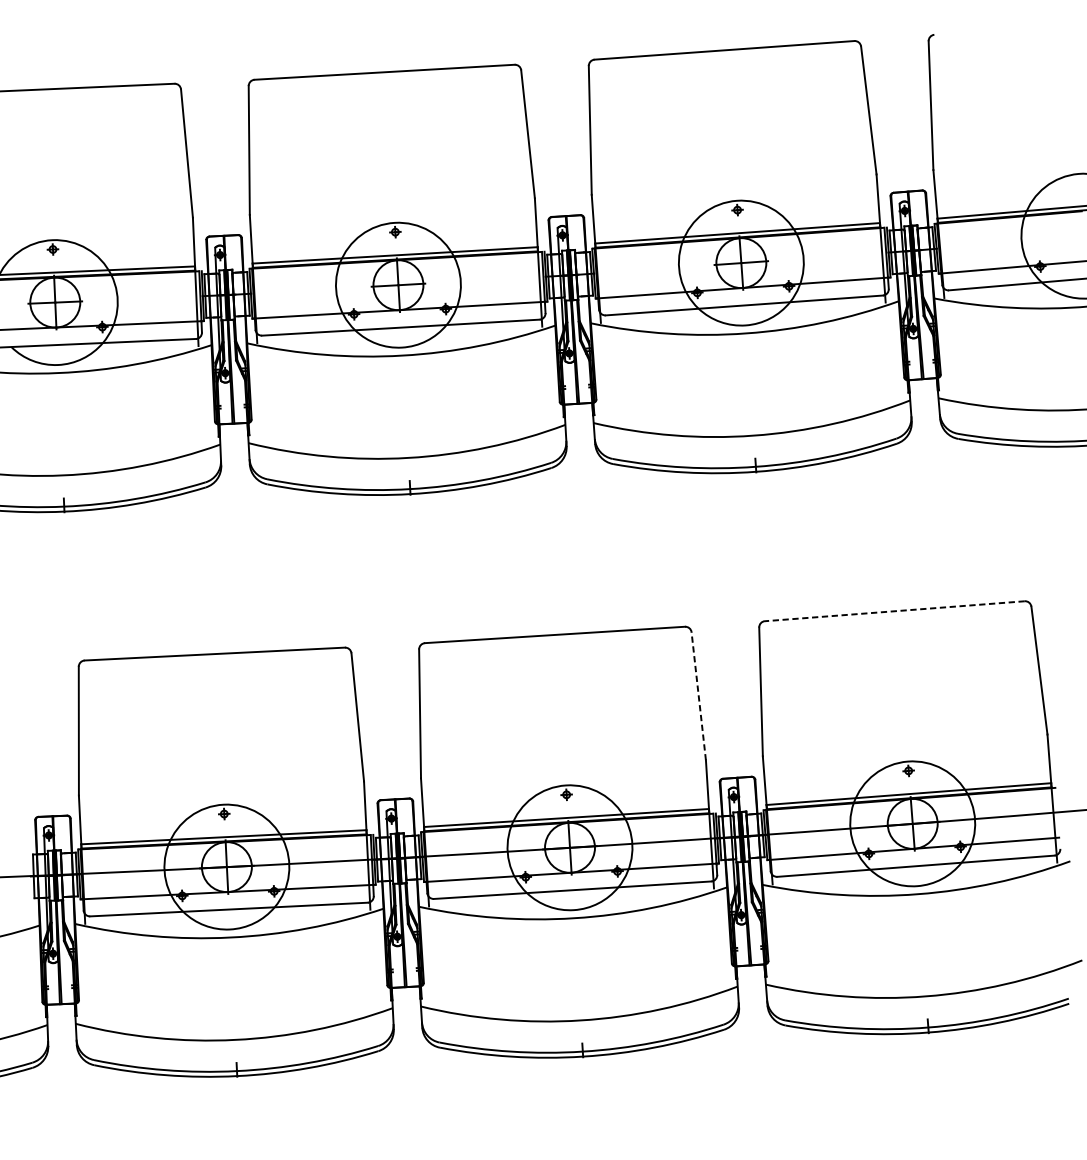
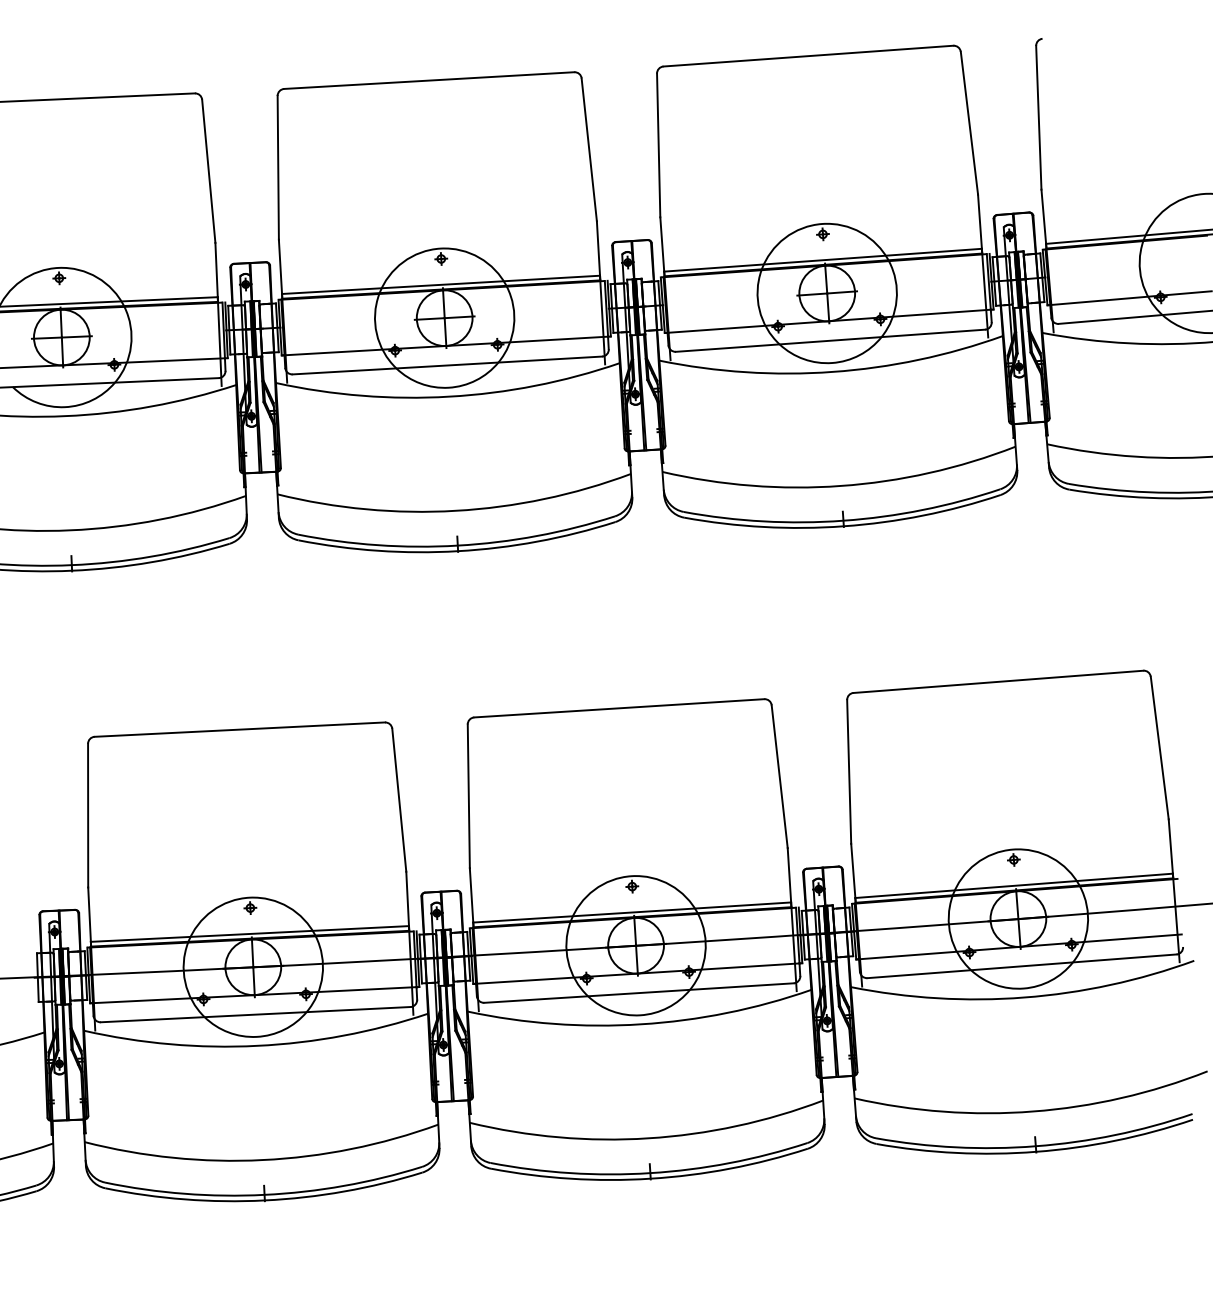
line: (893, 610) -> (997, 681), dashed -> solid
line: (698, 696) -> (779, 776), dashed -> solid

